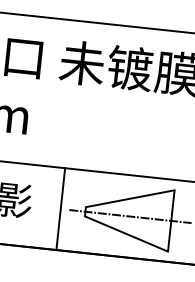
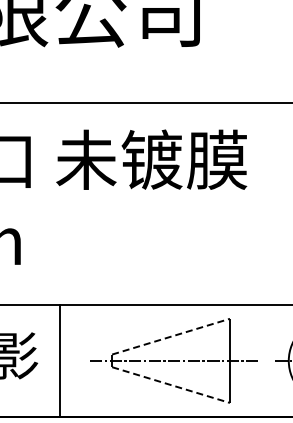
line: (130, 198) -> (171, 336), solid -> dashed
line: (60, 208) -> (60, 360), moved
line: (126, 234) -> (171, 385), solid -> dashed

